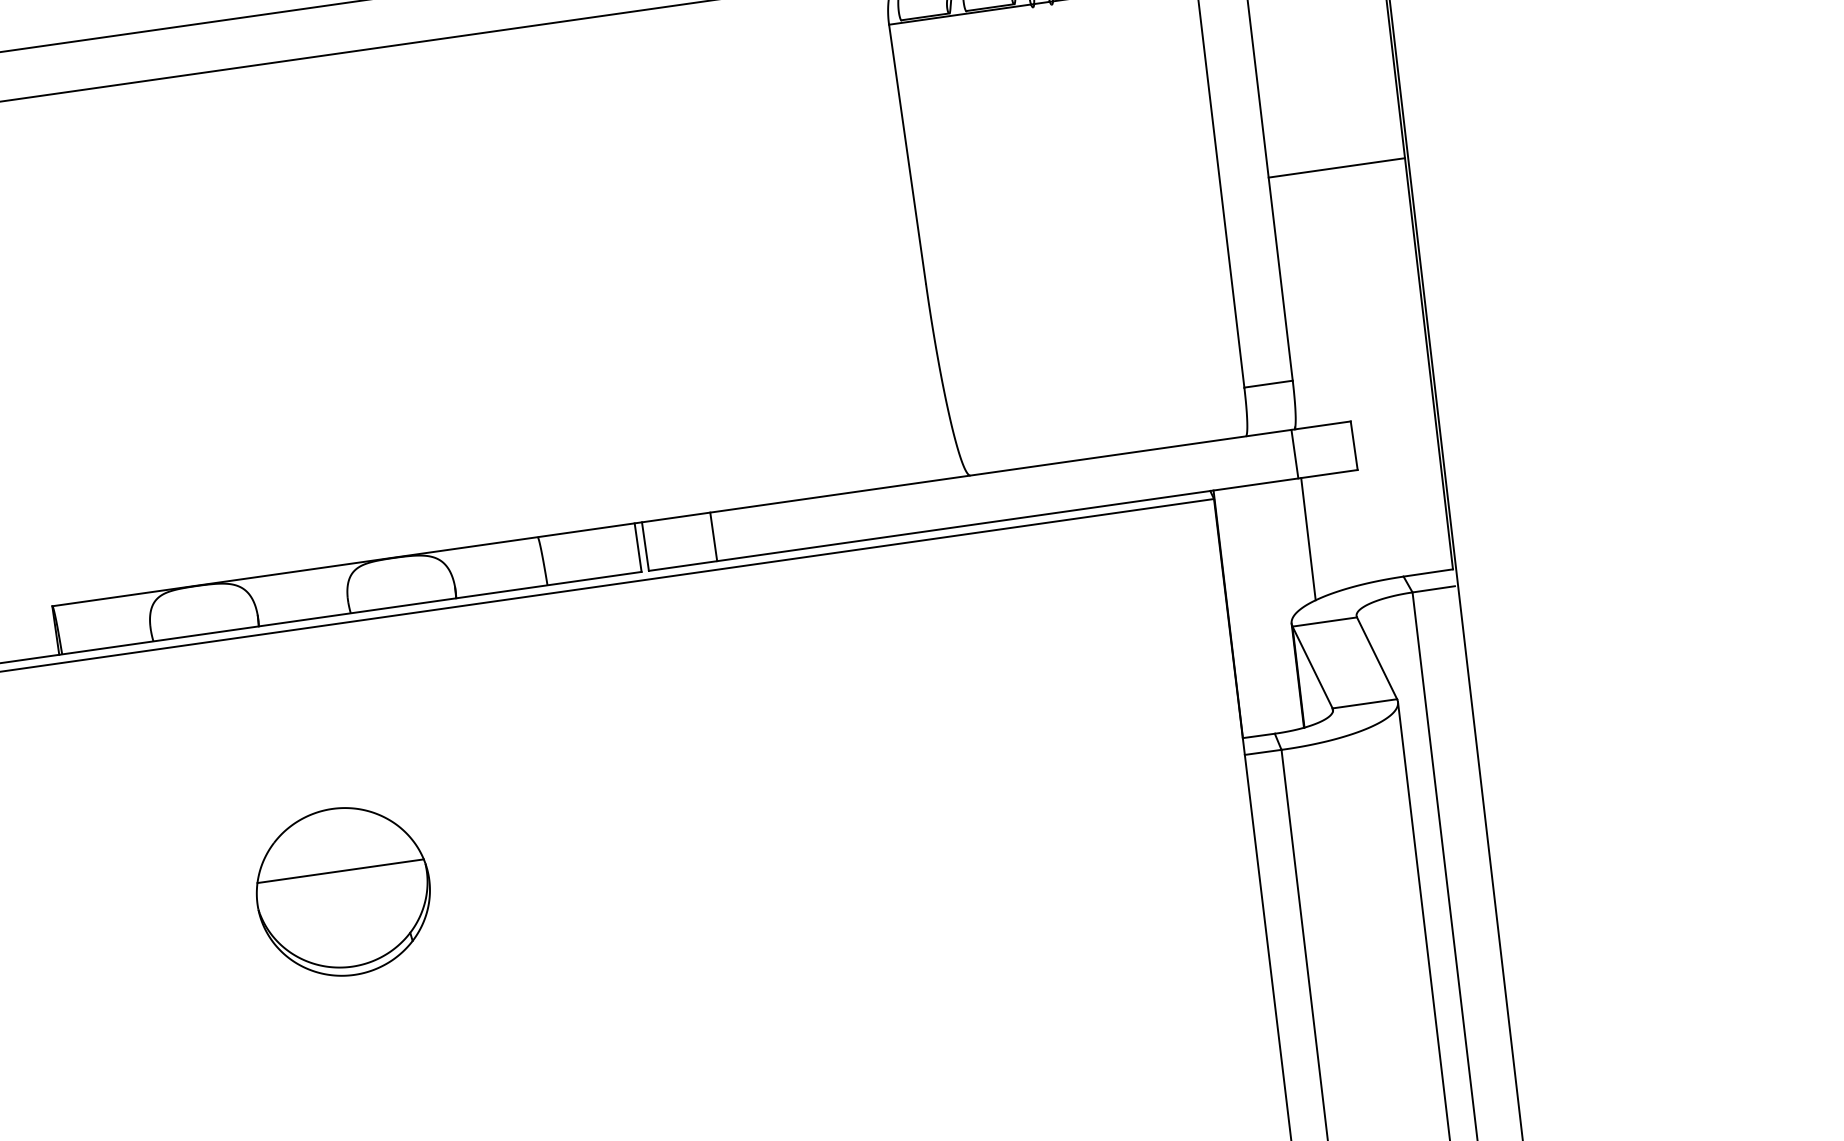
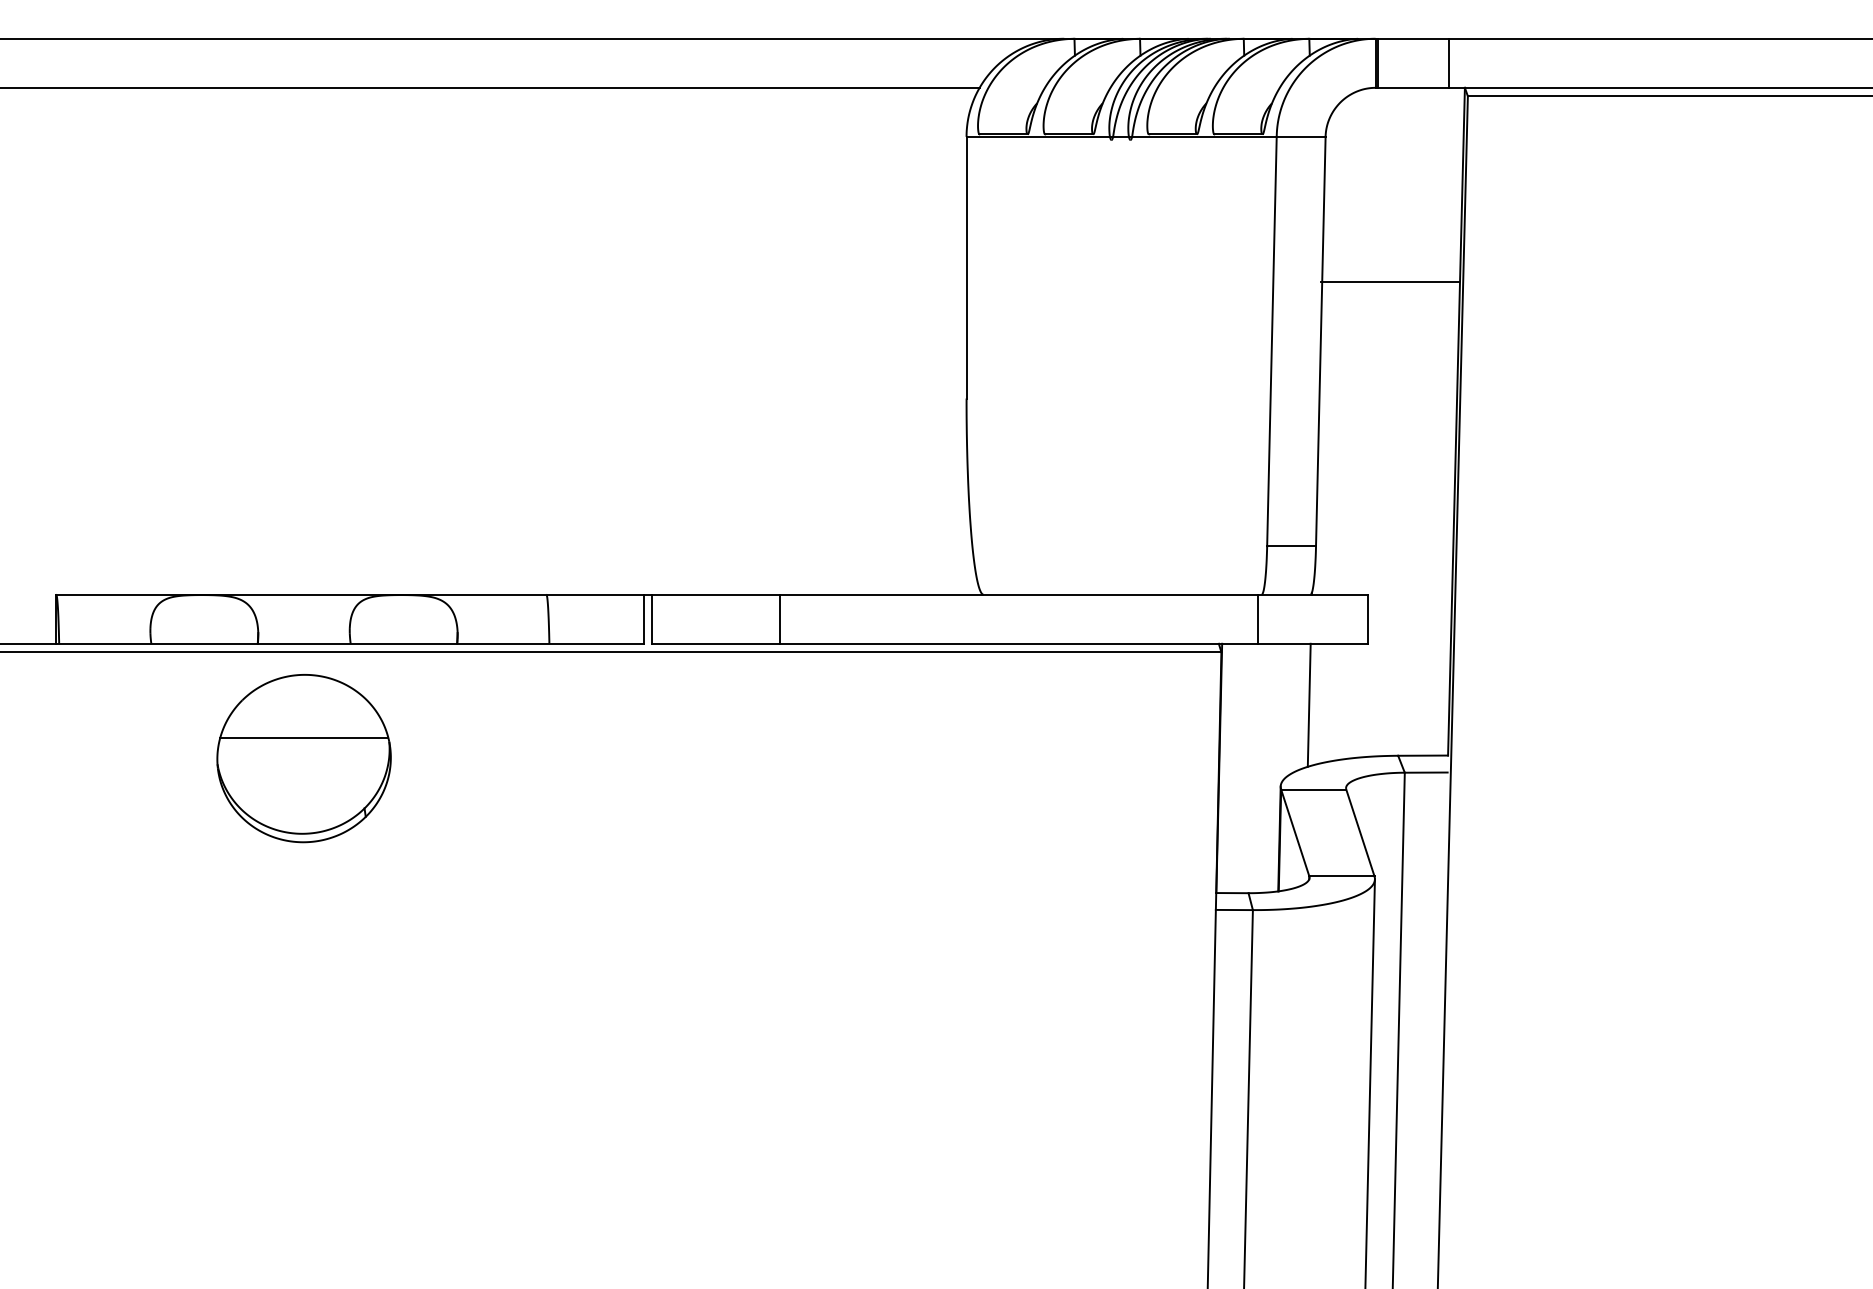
line: (1336, 167) -> (1389, 281), moved
line: (1294, 453) -> (1257, 618), moved
line: (713, 536) -> (779, 618), moved
part: (342, 891) -> (303, 758), moved

